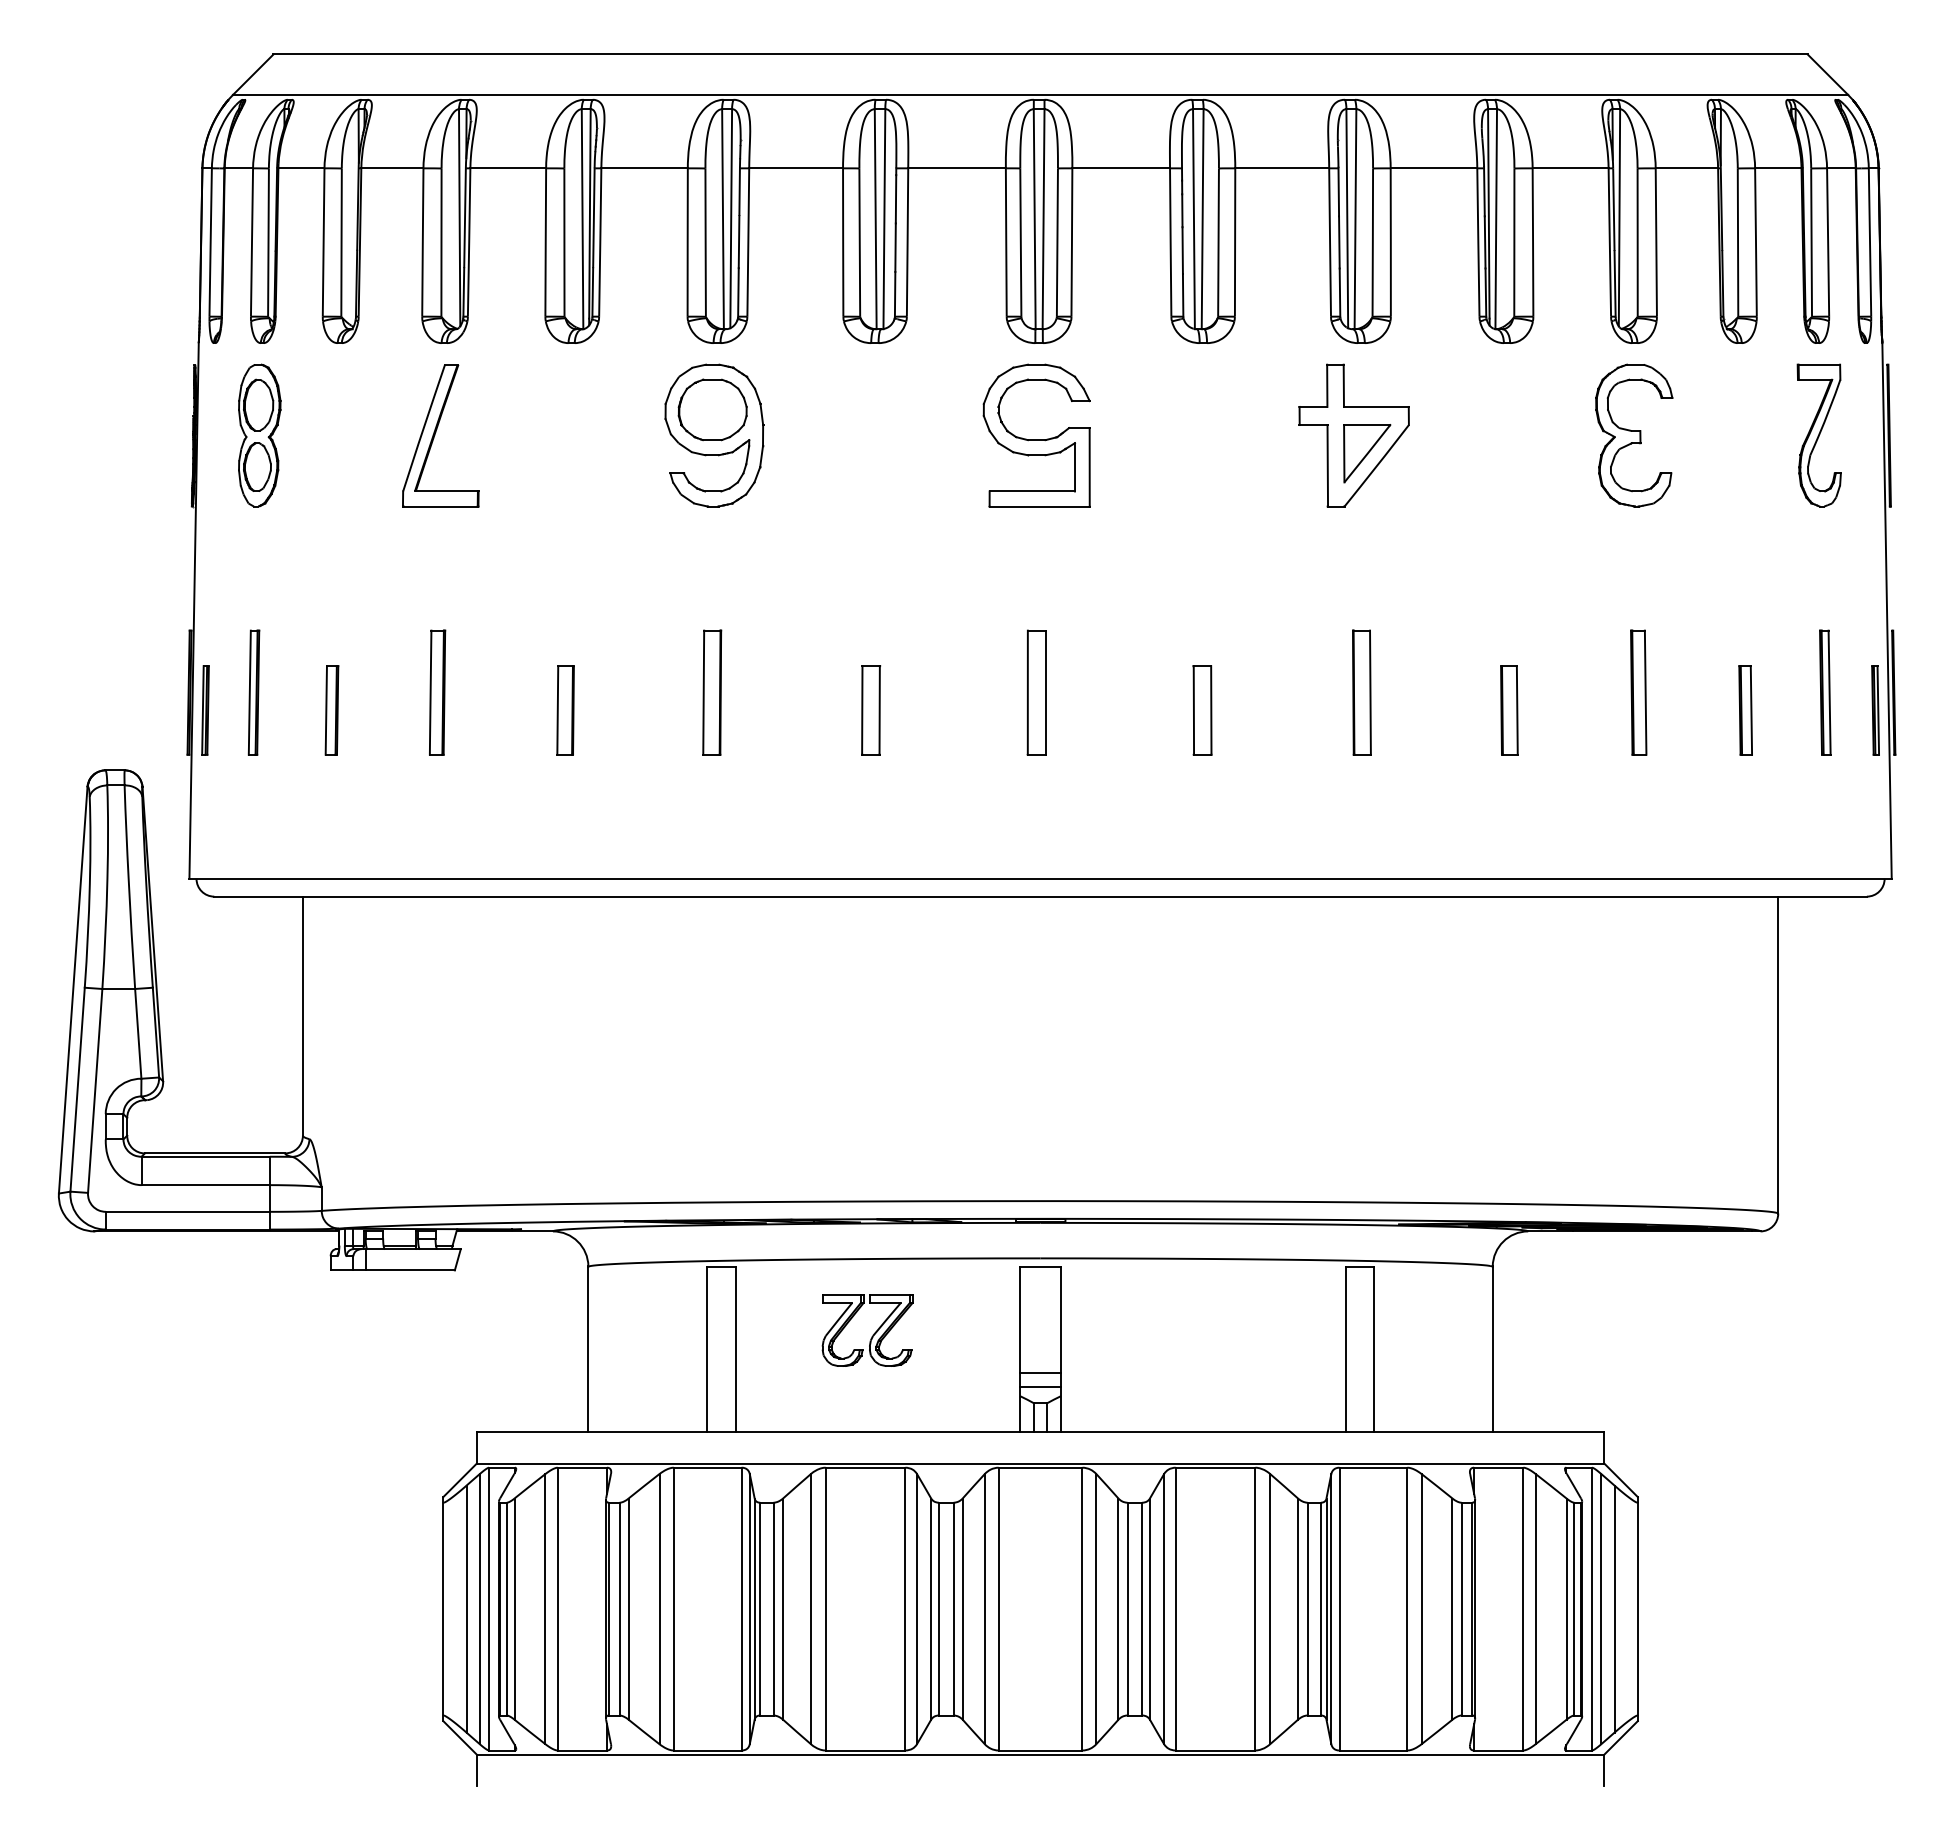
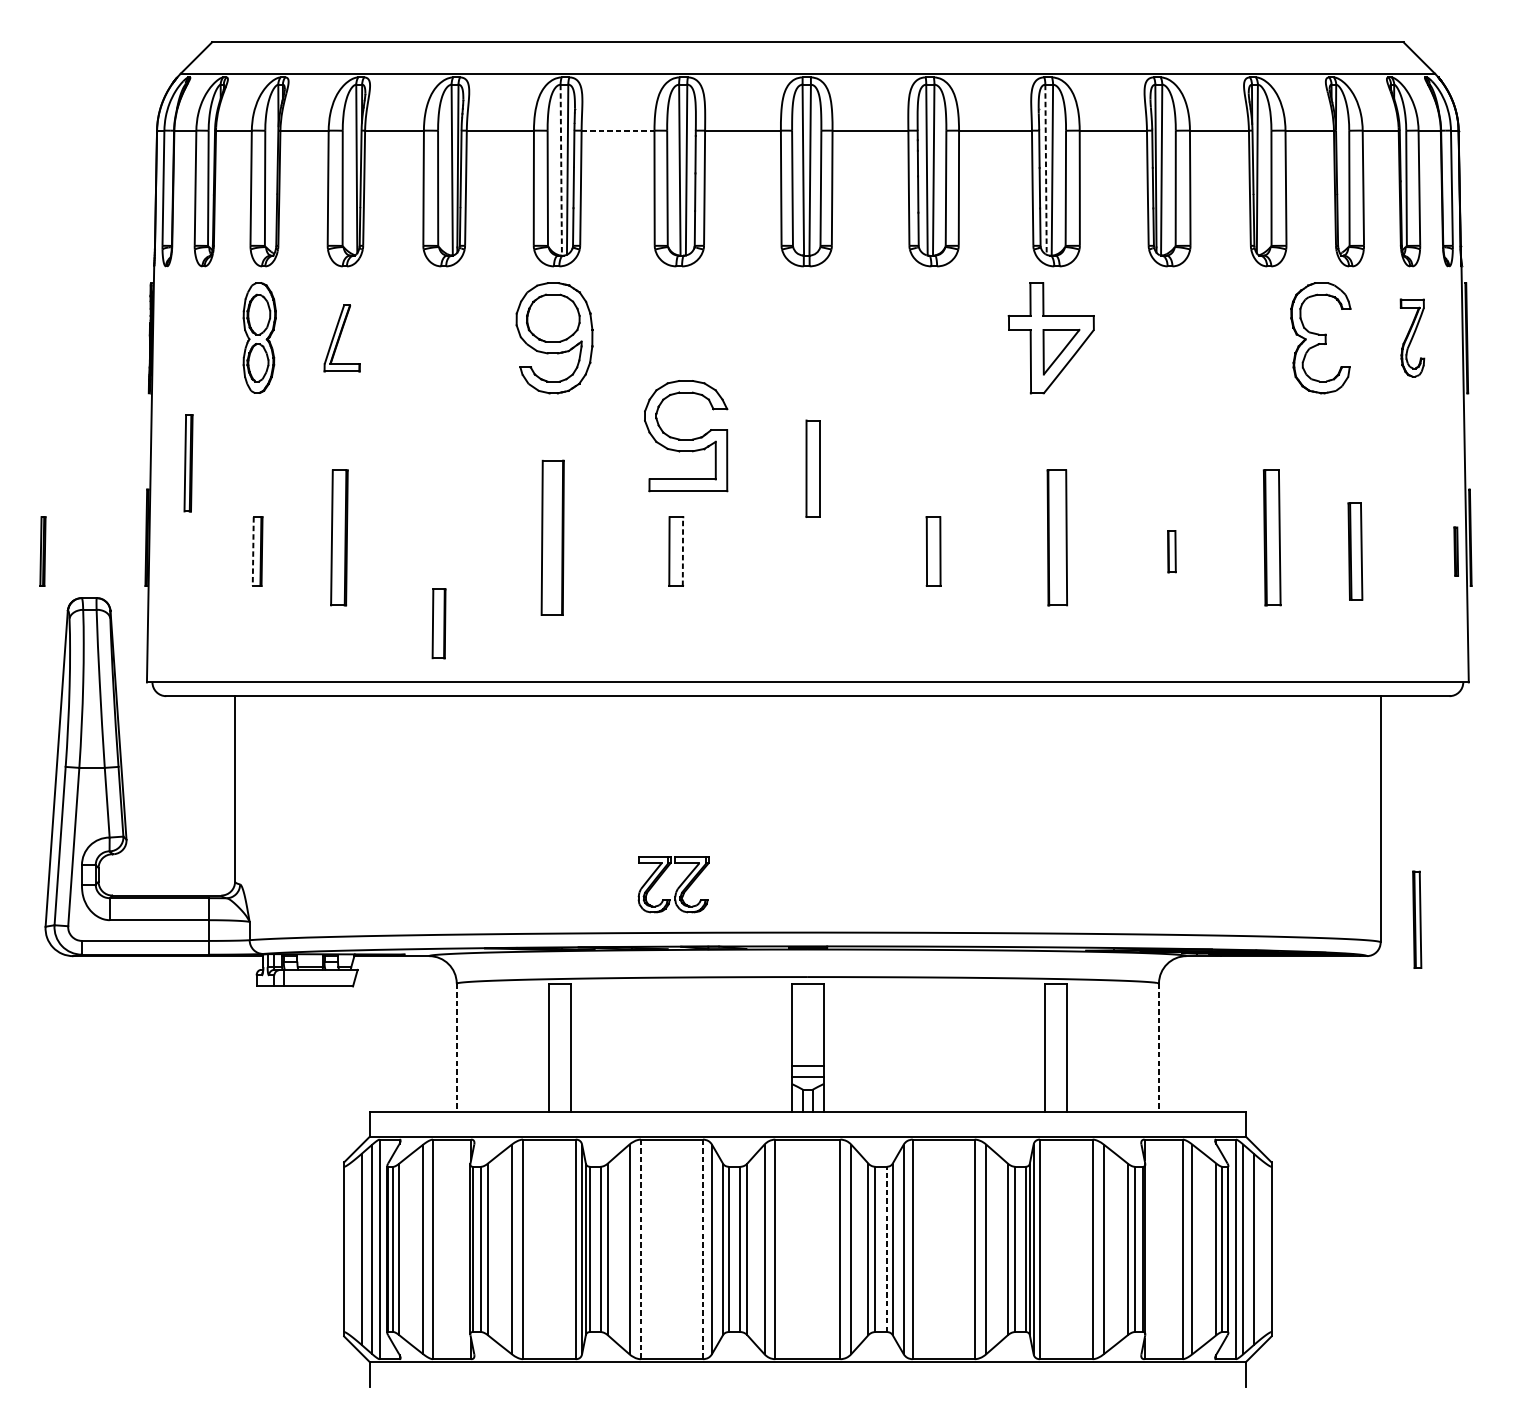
line: (796, 168) -> (618, 130), solid -> dashed
line: (1347, 218) -> (1046, 169), solid -> dashed
line: (723, 219) -> (561, 170), solid -> dashed
part: (259, 435) -> (259, 338), moved
part: (440, 435) -> (341, 338), size x0.6
part: (1036, 435) -> (685, 435), moved
part: (1634, 435) -> (1321, 338), moved
part: (1818, 435) -> (1411, 338), size x0.7
part: (253, 692) -> (188, 463), moved
part: (437, 692) -> (339, 537), size x1.4
part: (712, 692) -> (553, 537), size x1.6
part: (1036, 692) -> (813, 468), moved
part: (1361, 692) -> (1057, 537), size x1.4
part: (1638, 692) -> (1272, 537), size x1.4
part: (1825, 692) -> (1417, 919), moved
line: (879, 709) -> (682, 550), solid -> dashed
part: (205, 710) -> (42, 551), moved
line: (326, 710) -> (253, 551), solid -> dashed
part: (565, 710) -> (438, 623), moved
part: (1509, 710) -> (1171, 551), size x0.6
part: (1745, 710) -> (1355, 551), size x1.4
part: (1875, 710) -> (1456, 551), size x0.7
part: (873, 1333) -> (678, 887), moved
line: (588, 1349) -> (456, 1047), solid -> dashed
line: (1492, 1349) -> (1158, 1047), solid -> dashed
line: (1142, 1608) -> (887, 1248), solid -> dashed
line: (825, 1609) -> (640, 1249), solid -> dashed
line: (905, 1609) -> (702, 1249), solid -> dashed

